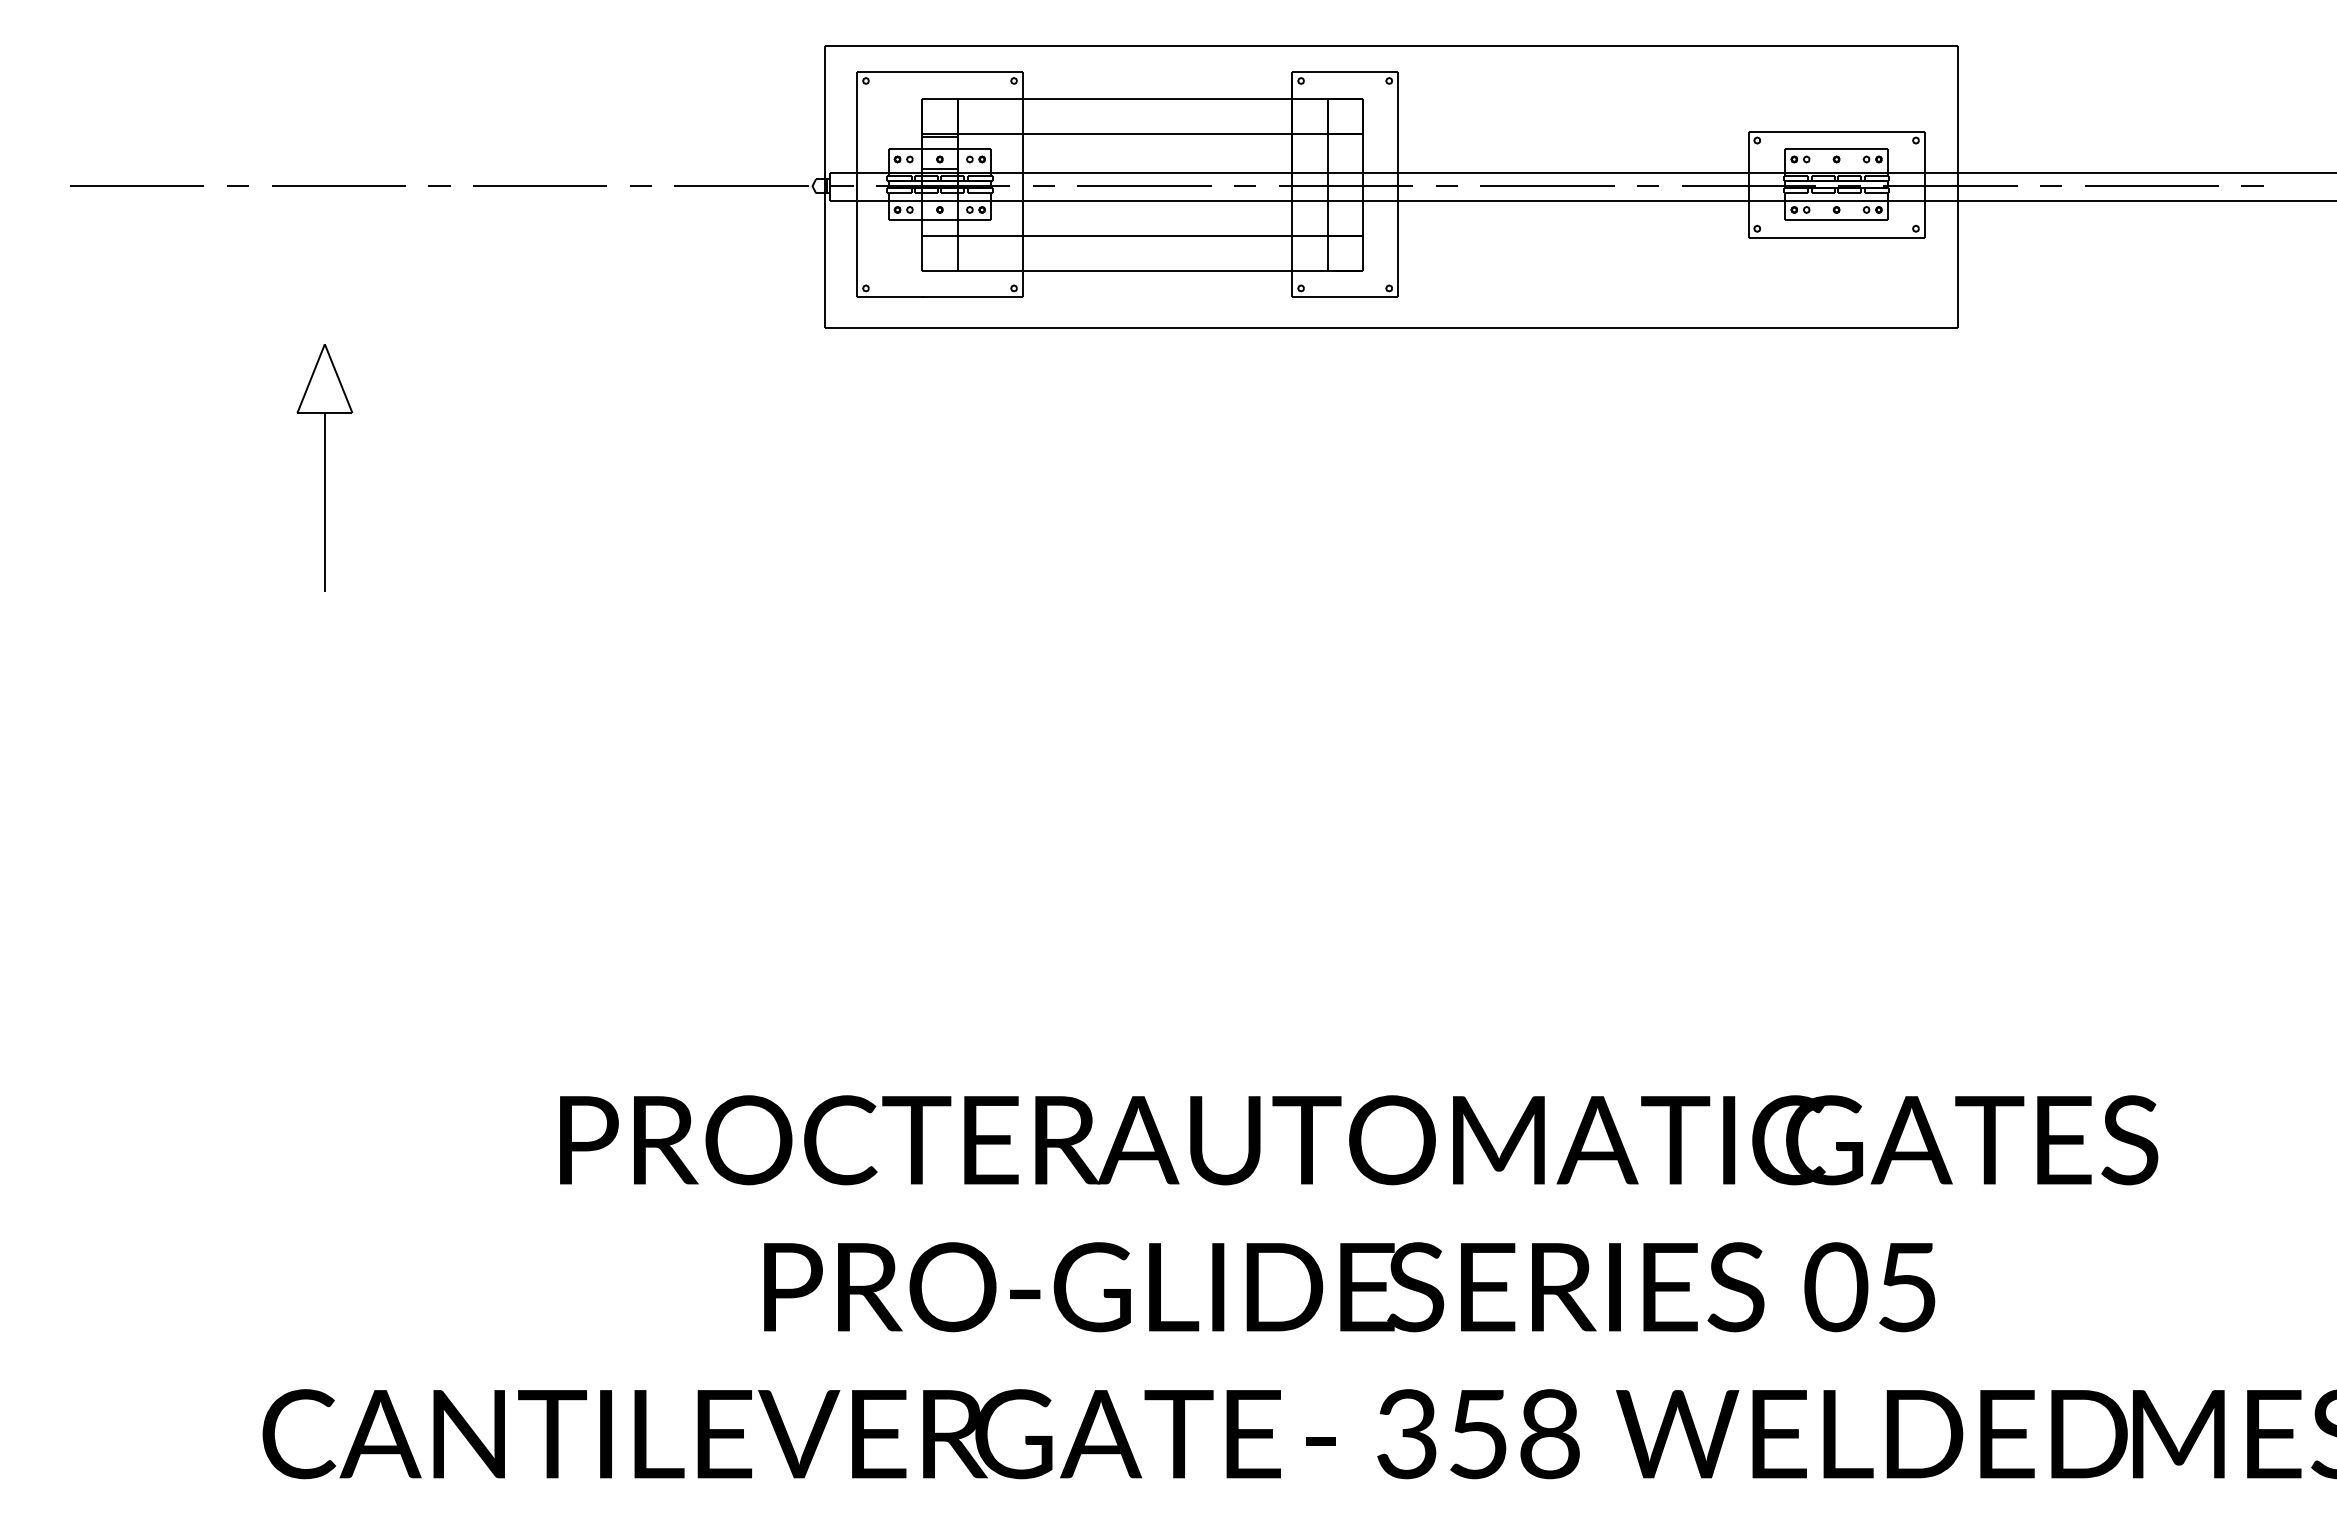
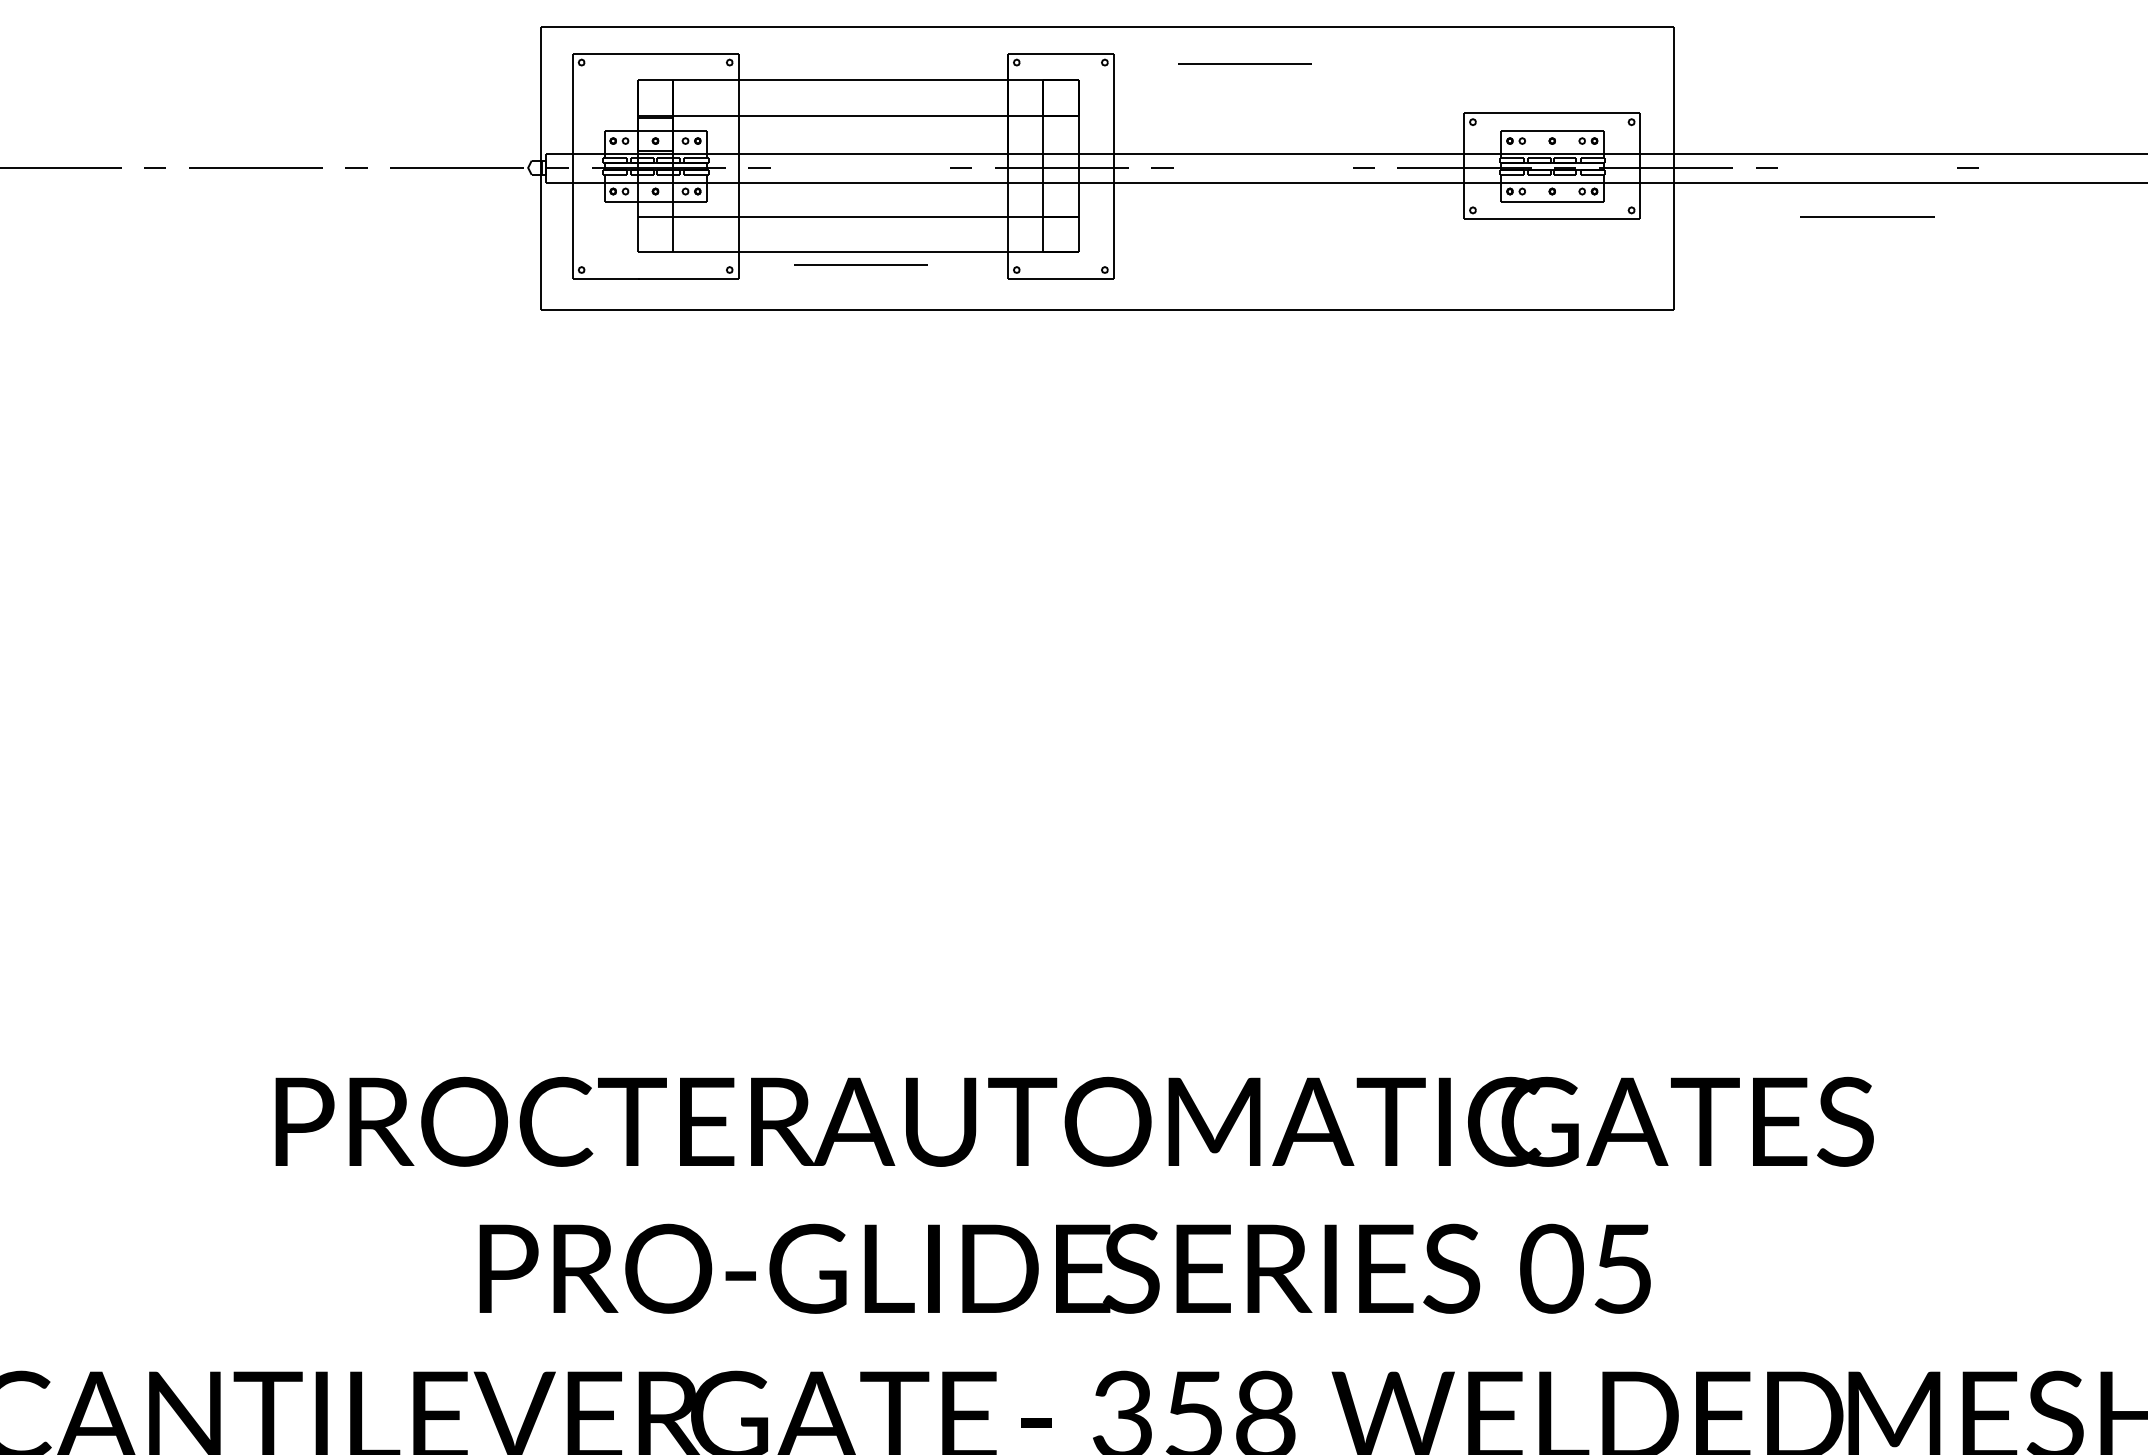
line: (1144, 185) -> (861, 264), moved
line: (1547, 185) -> (1245, 63), moved
line: (2151, 185) -> (1867, 216), moved
part: (324, 467) -> (40, 449), removed

